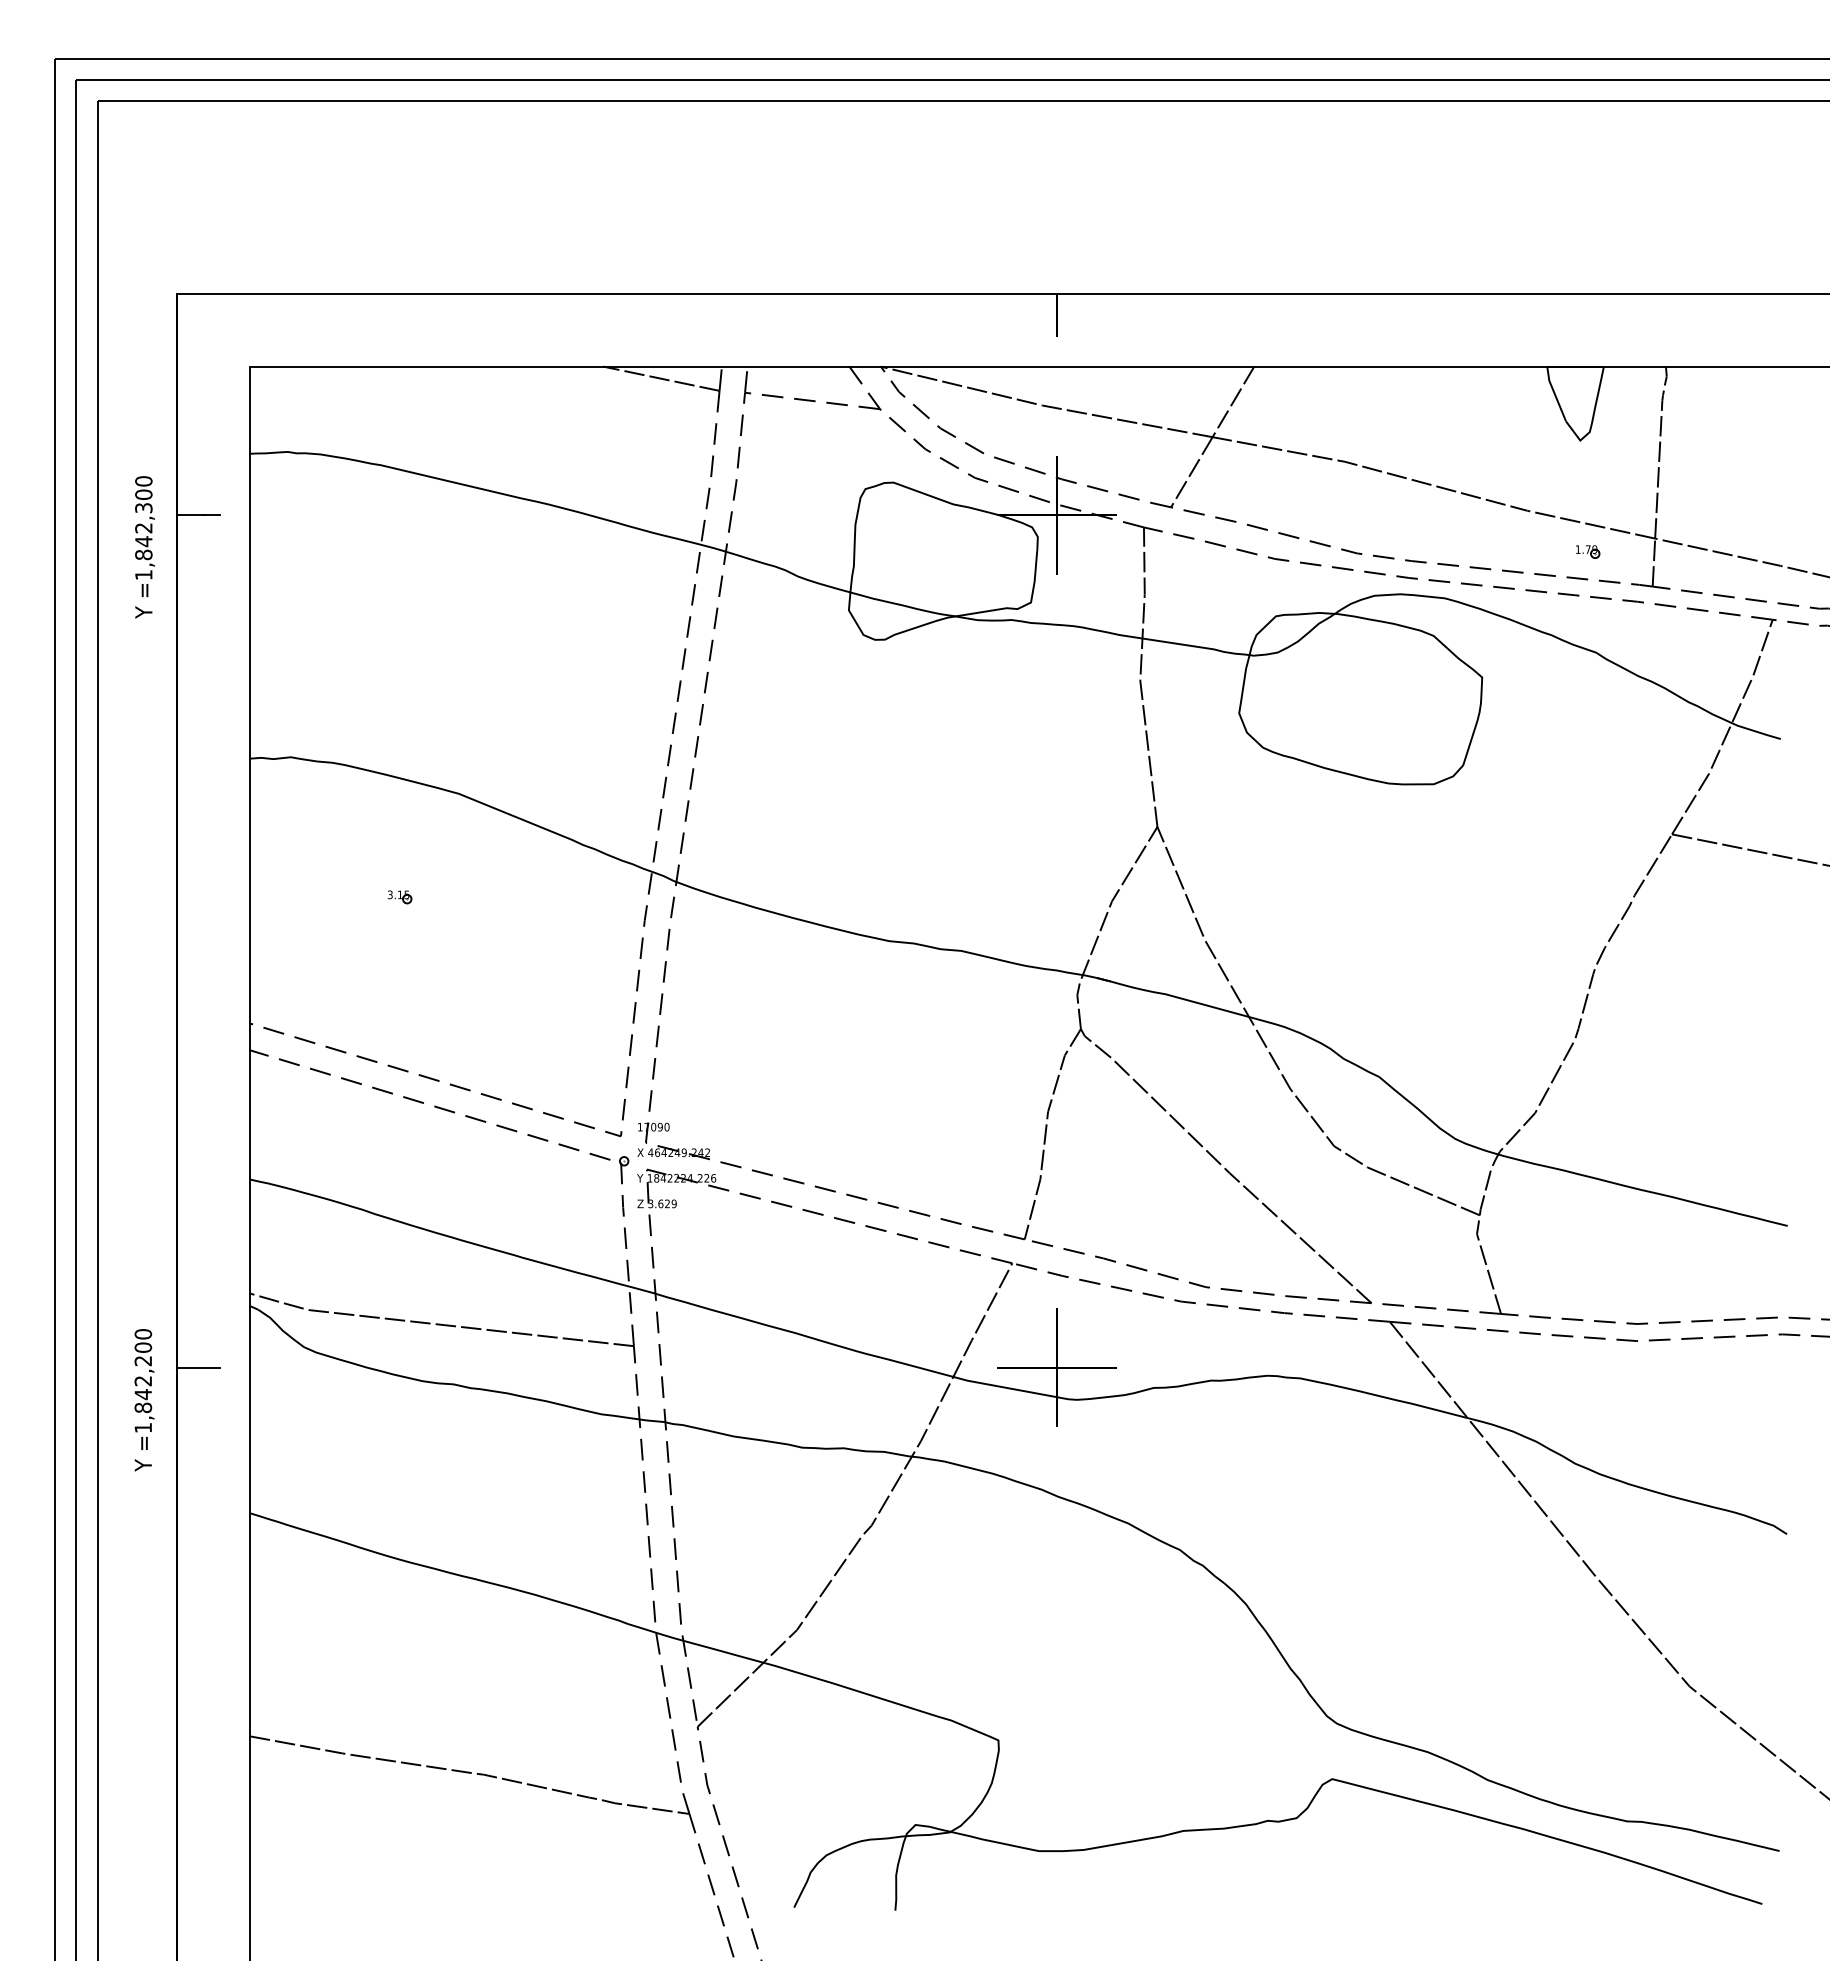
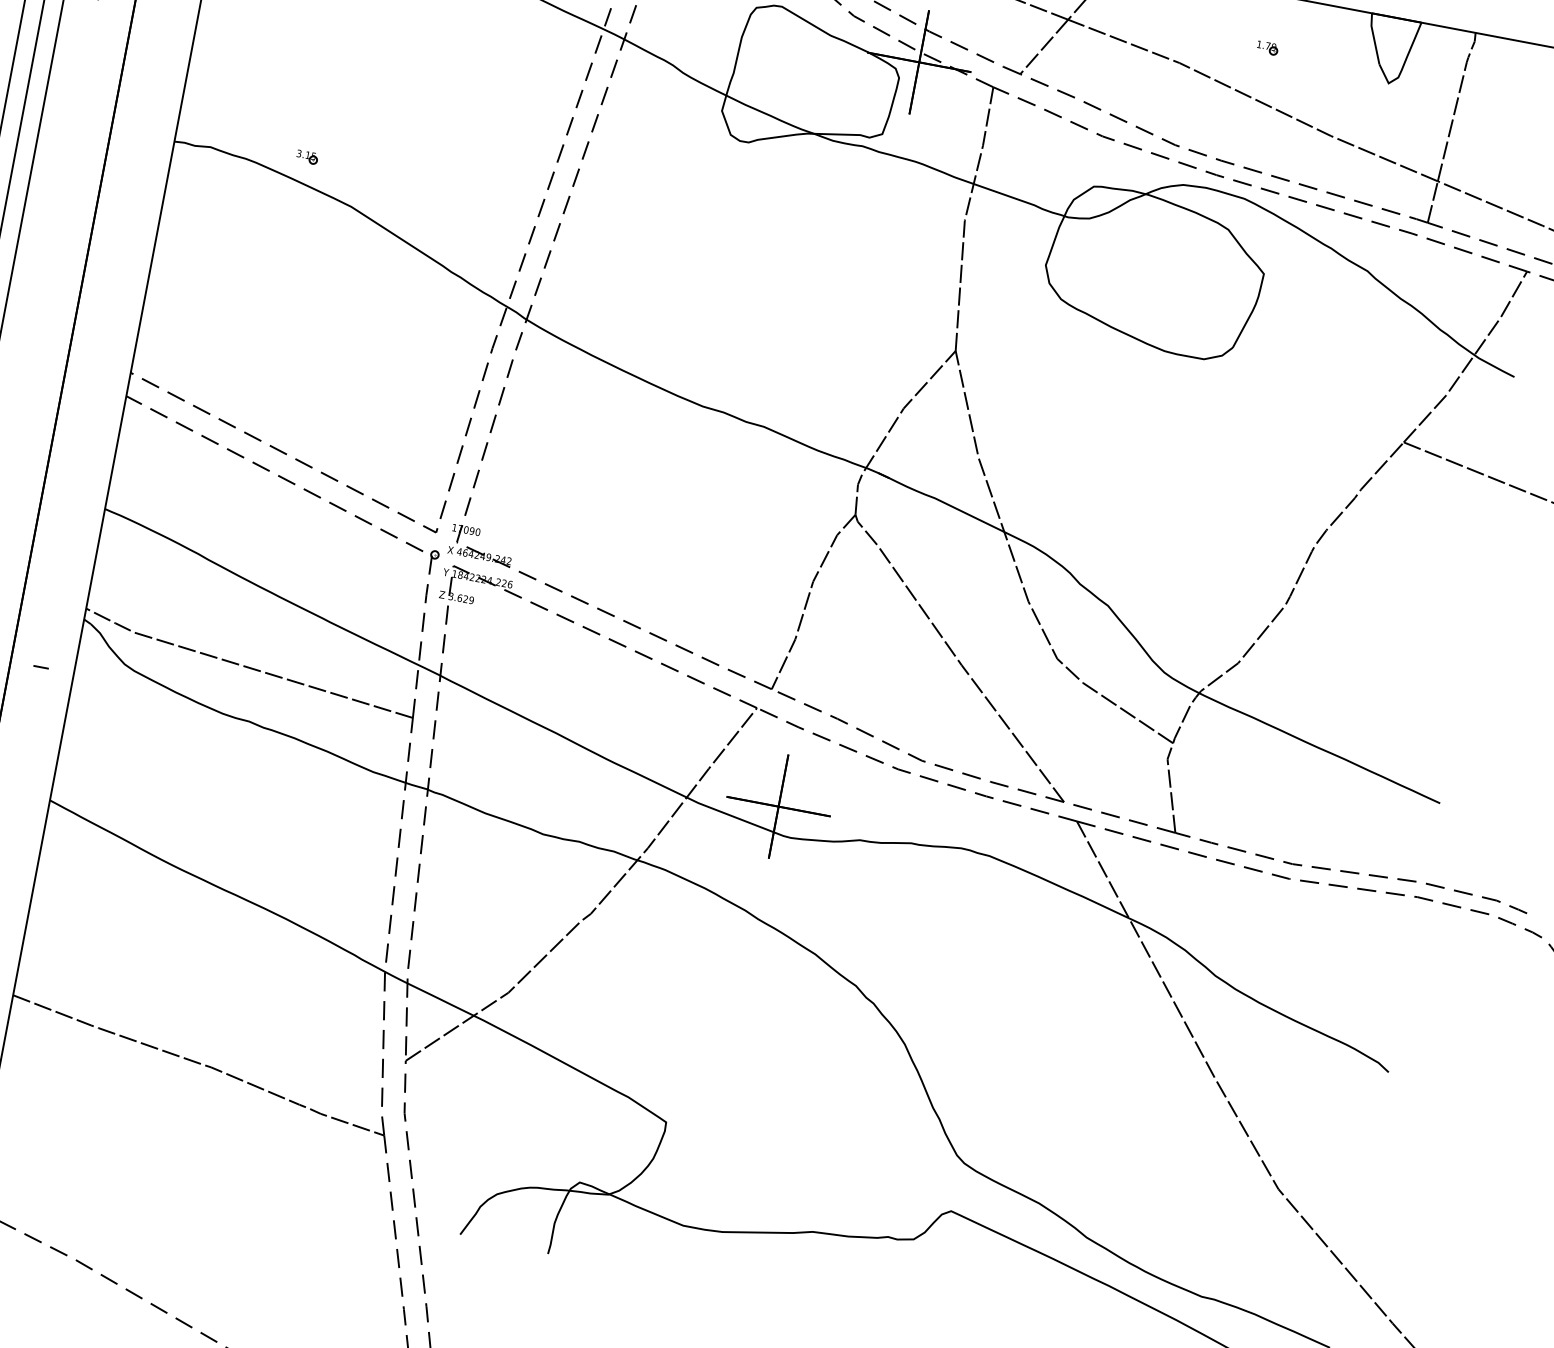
part: (1588, 551) -> (1268, 47), moved
part: (399, 897) -> (306, 157), moved
line: (190, 1367) -> (22, 663), removed

